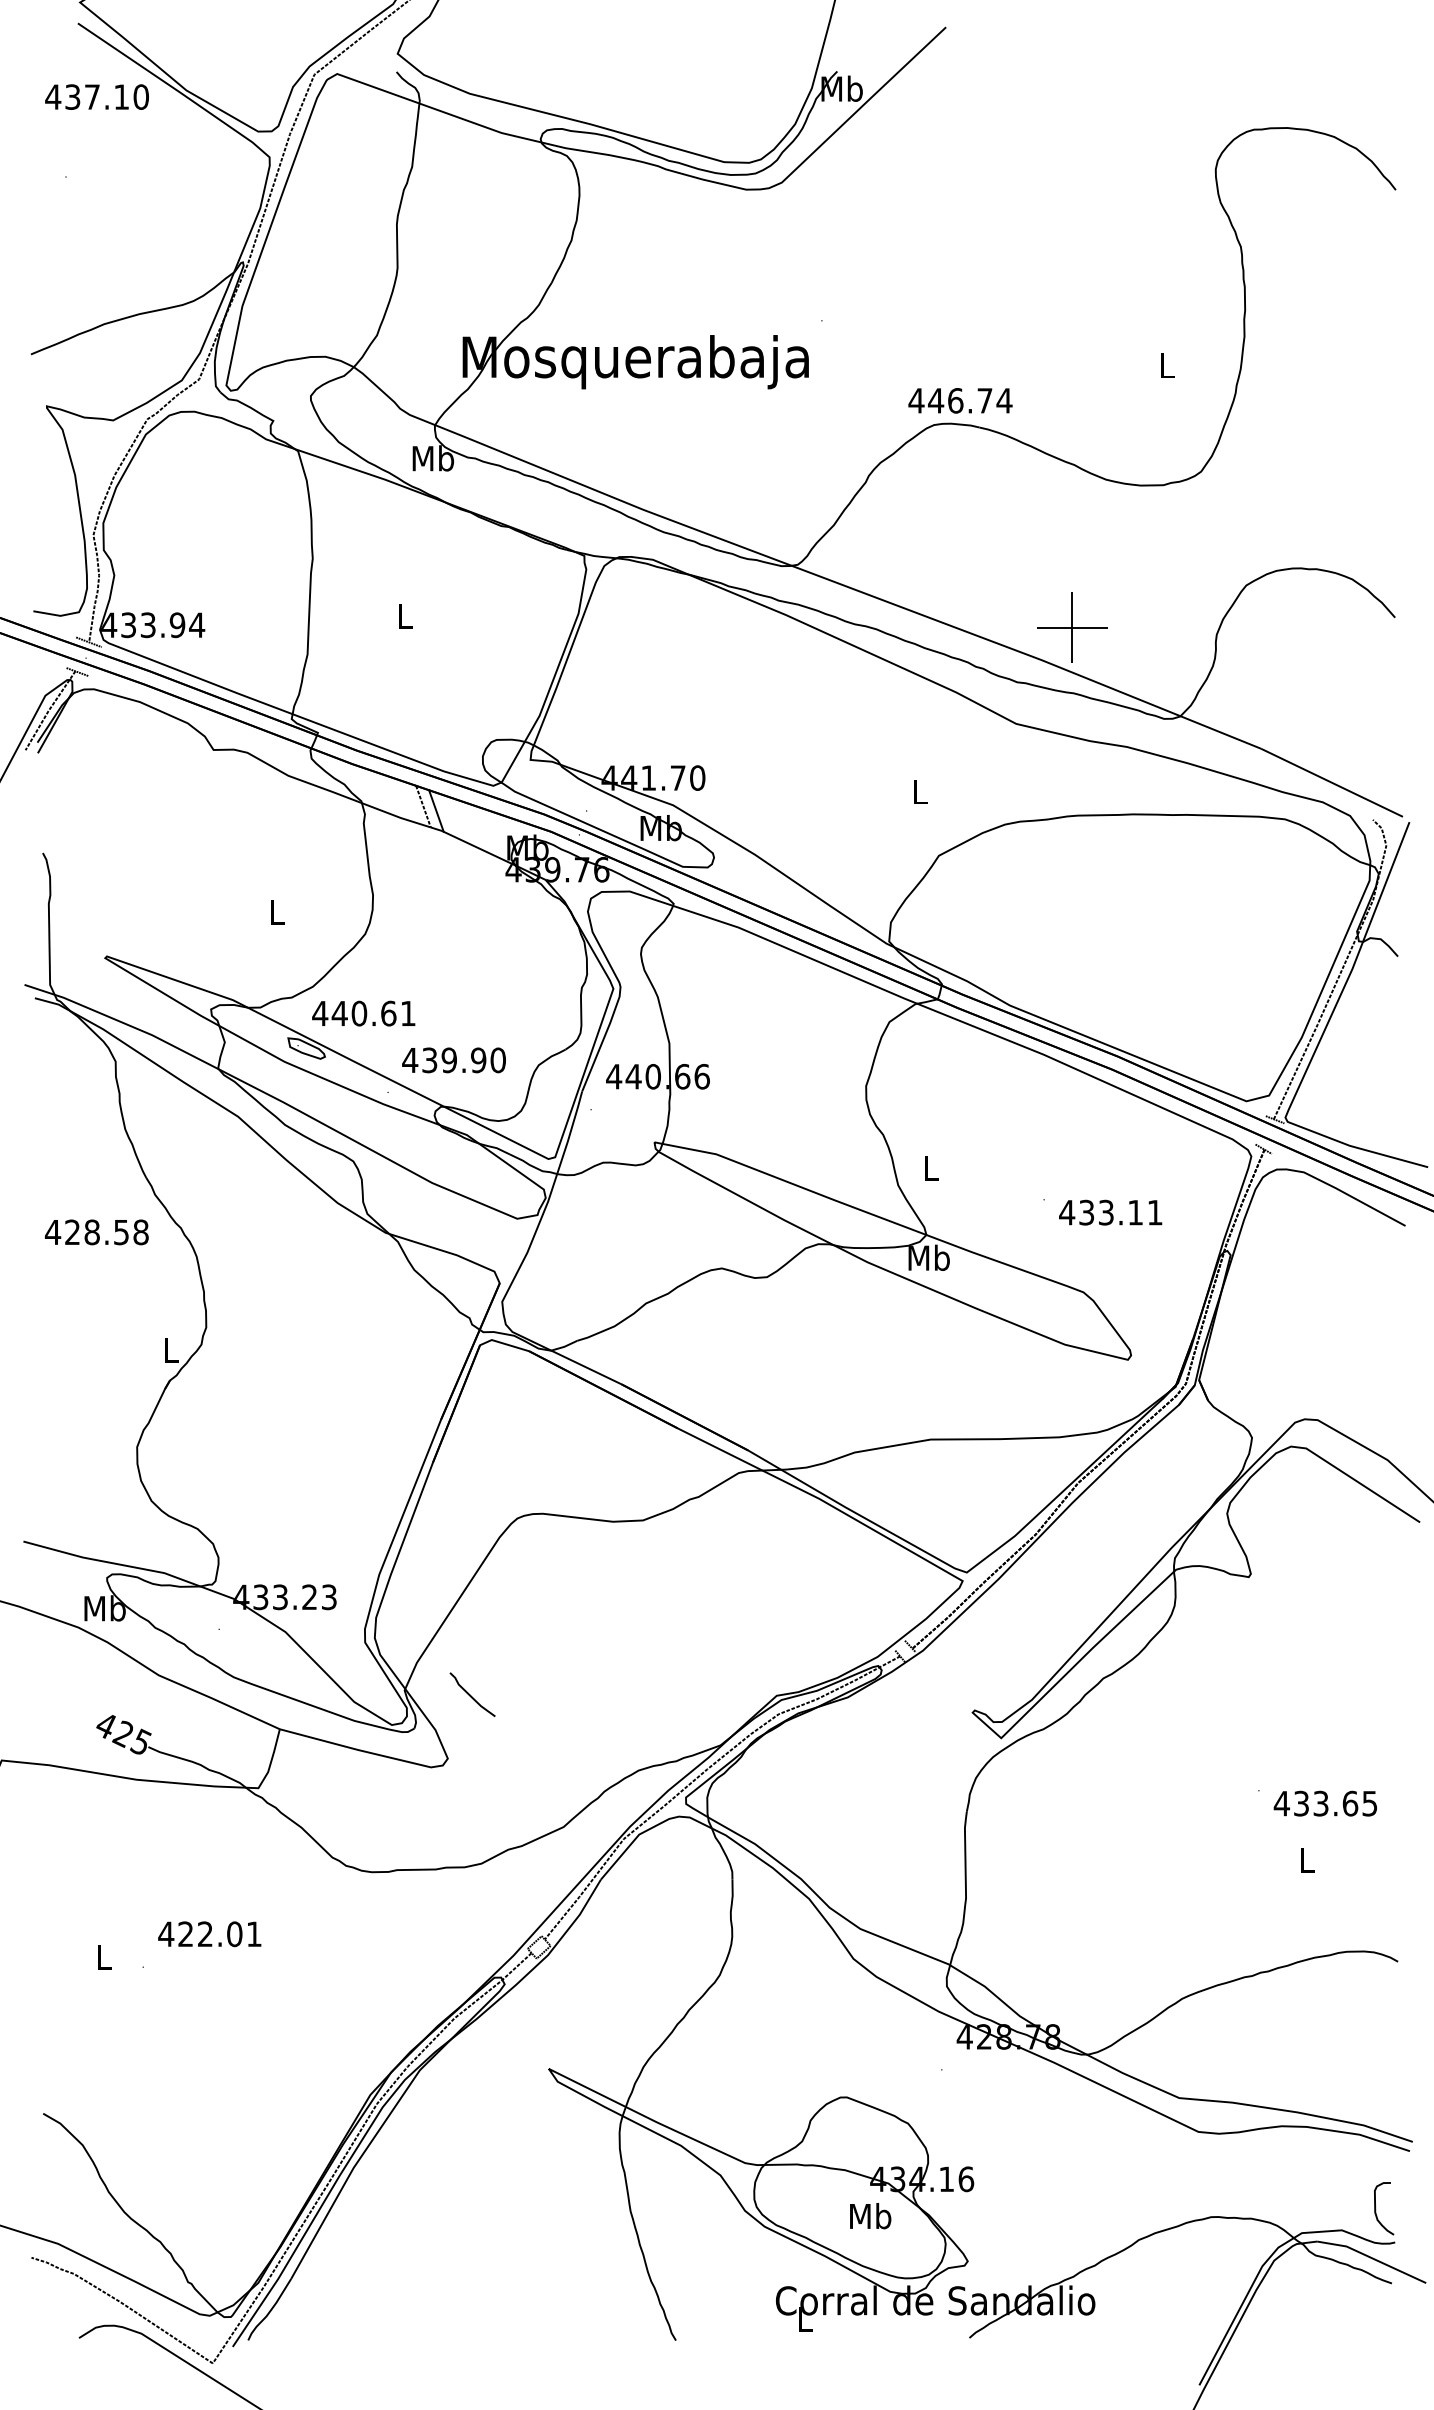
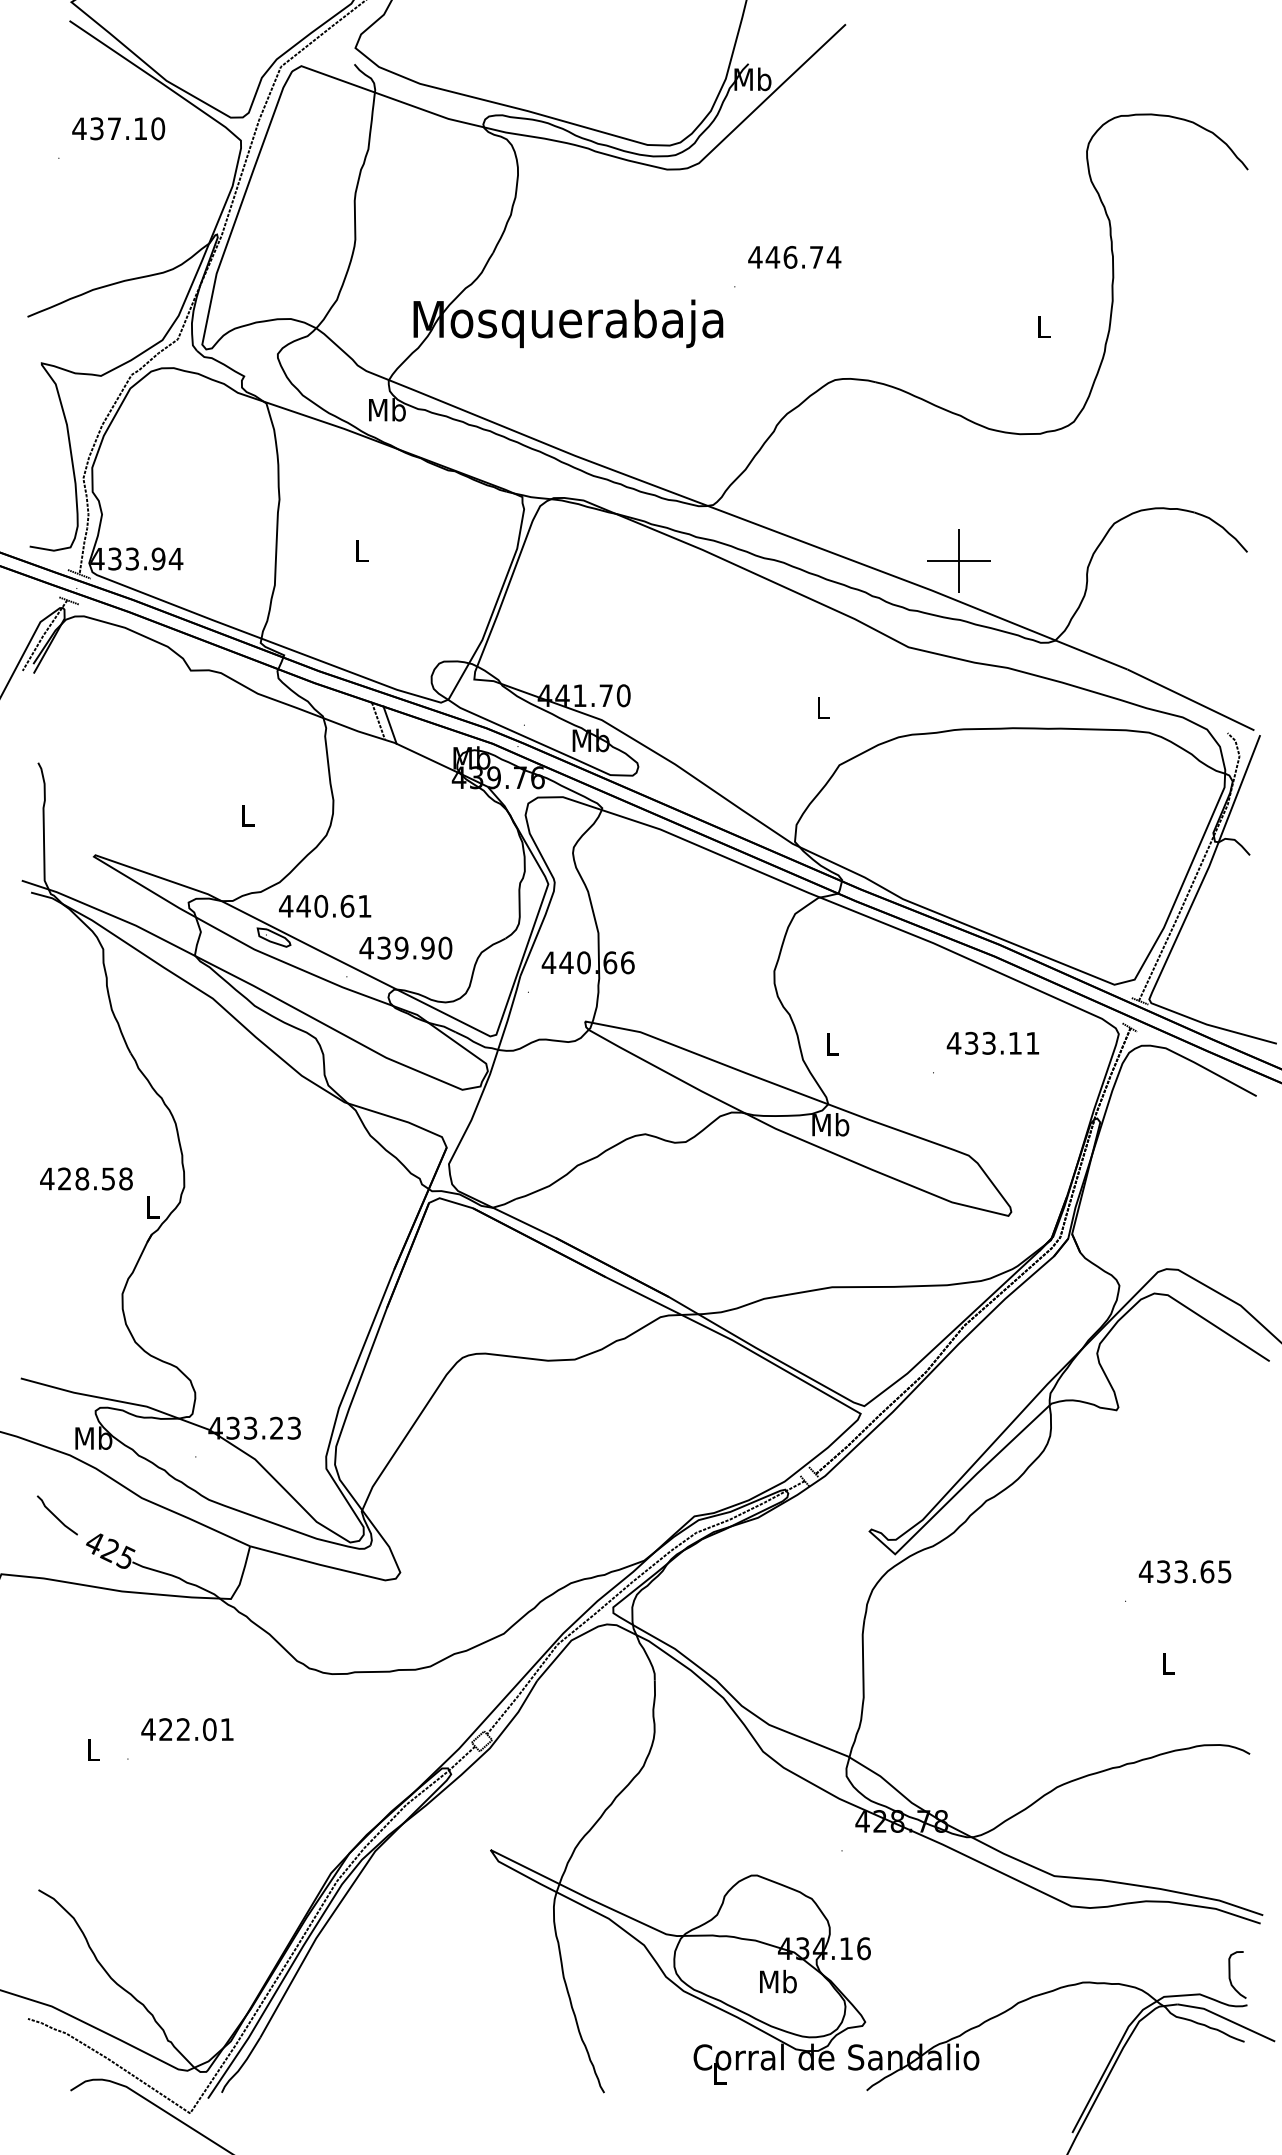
text: (96, 96) -> (118, 128), moved
text: (960, 400) -> (794, 257), moved
text: (1110, 1211) -> (992, 1042), moved
text: (96, 1231) -> (86, 1178), moved
curve: (470, 1694) -> (55, 1515), moved
text: (1324, 1803) -> (1184, 1571), moved

